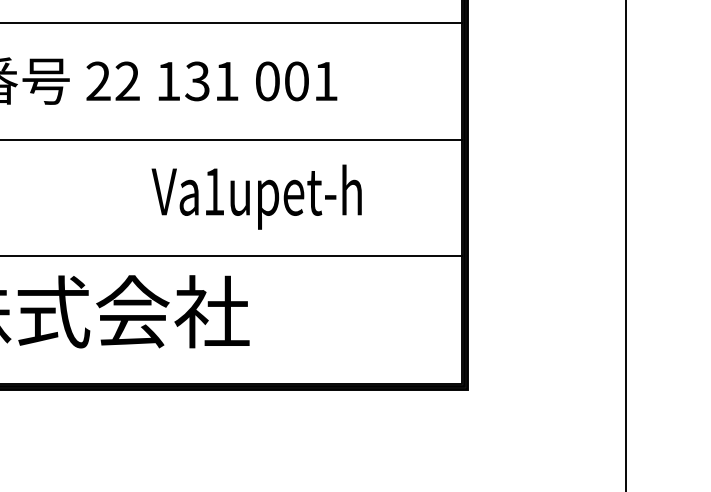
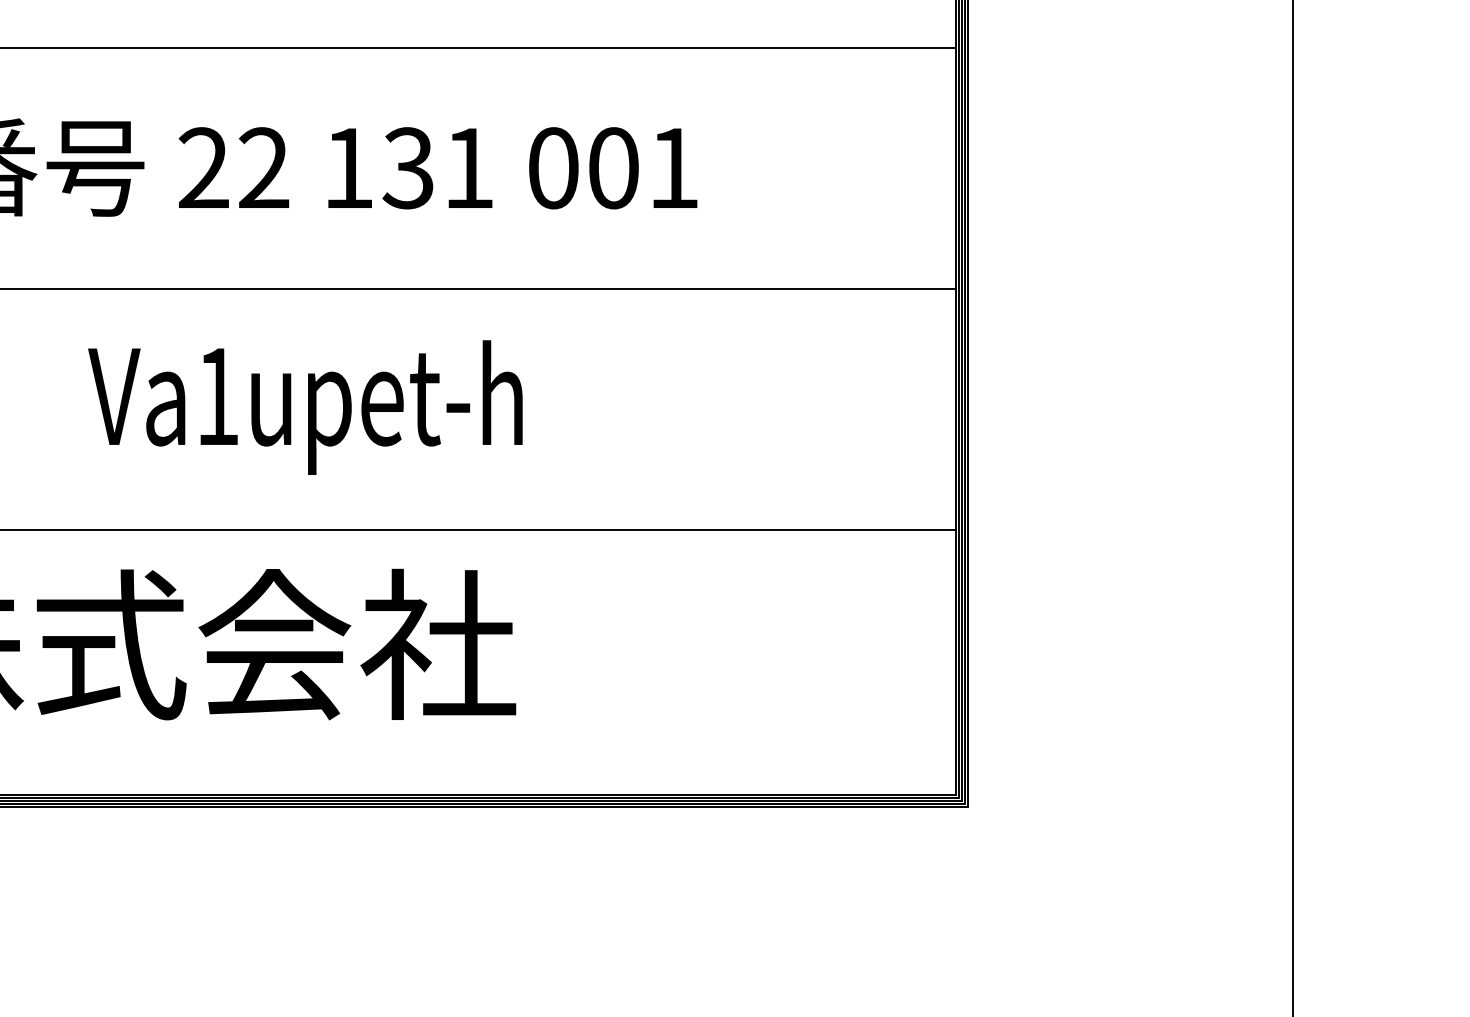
text: (256, 196) -> (304, 406), moved

